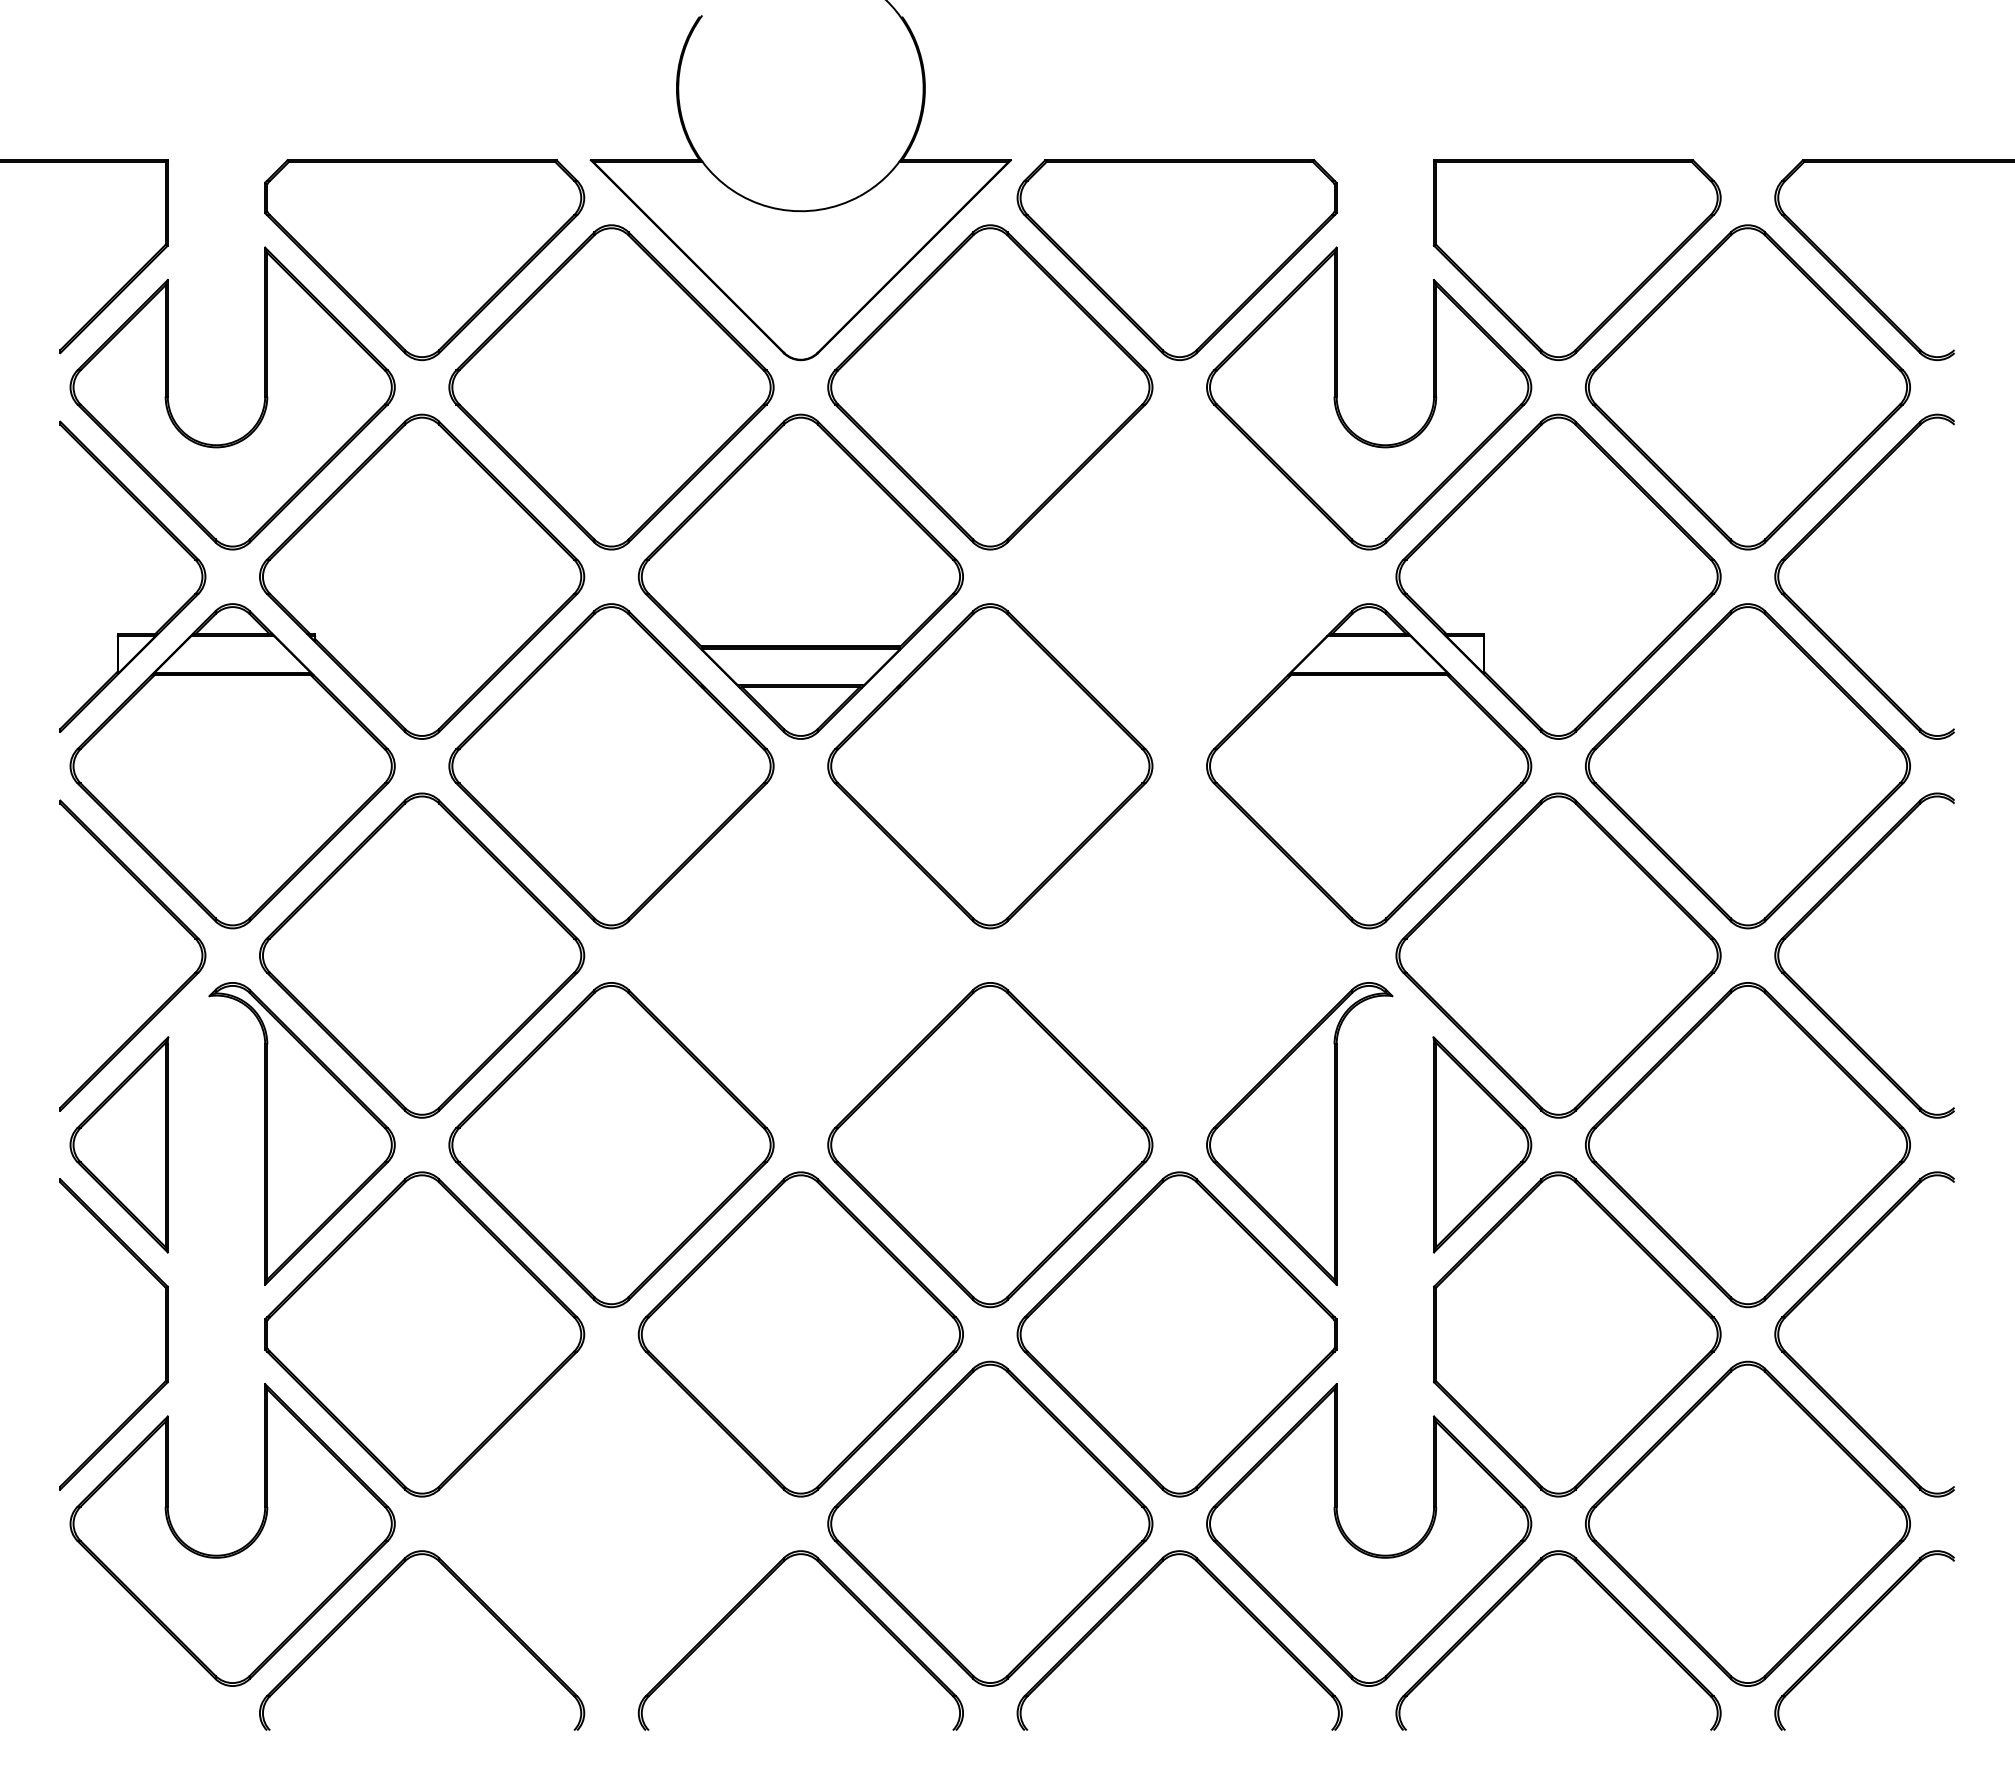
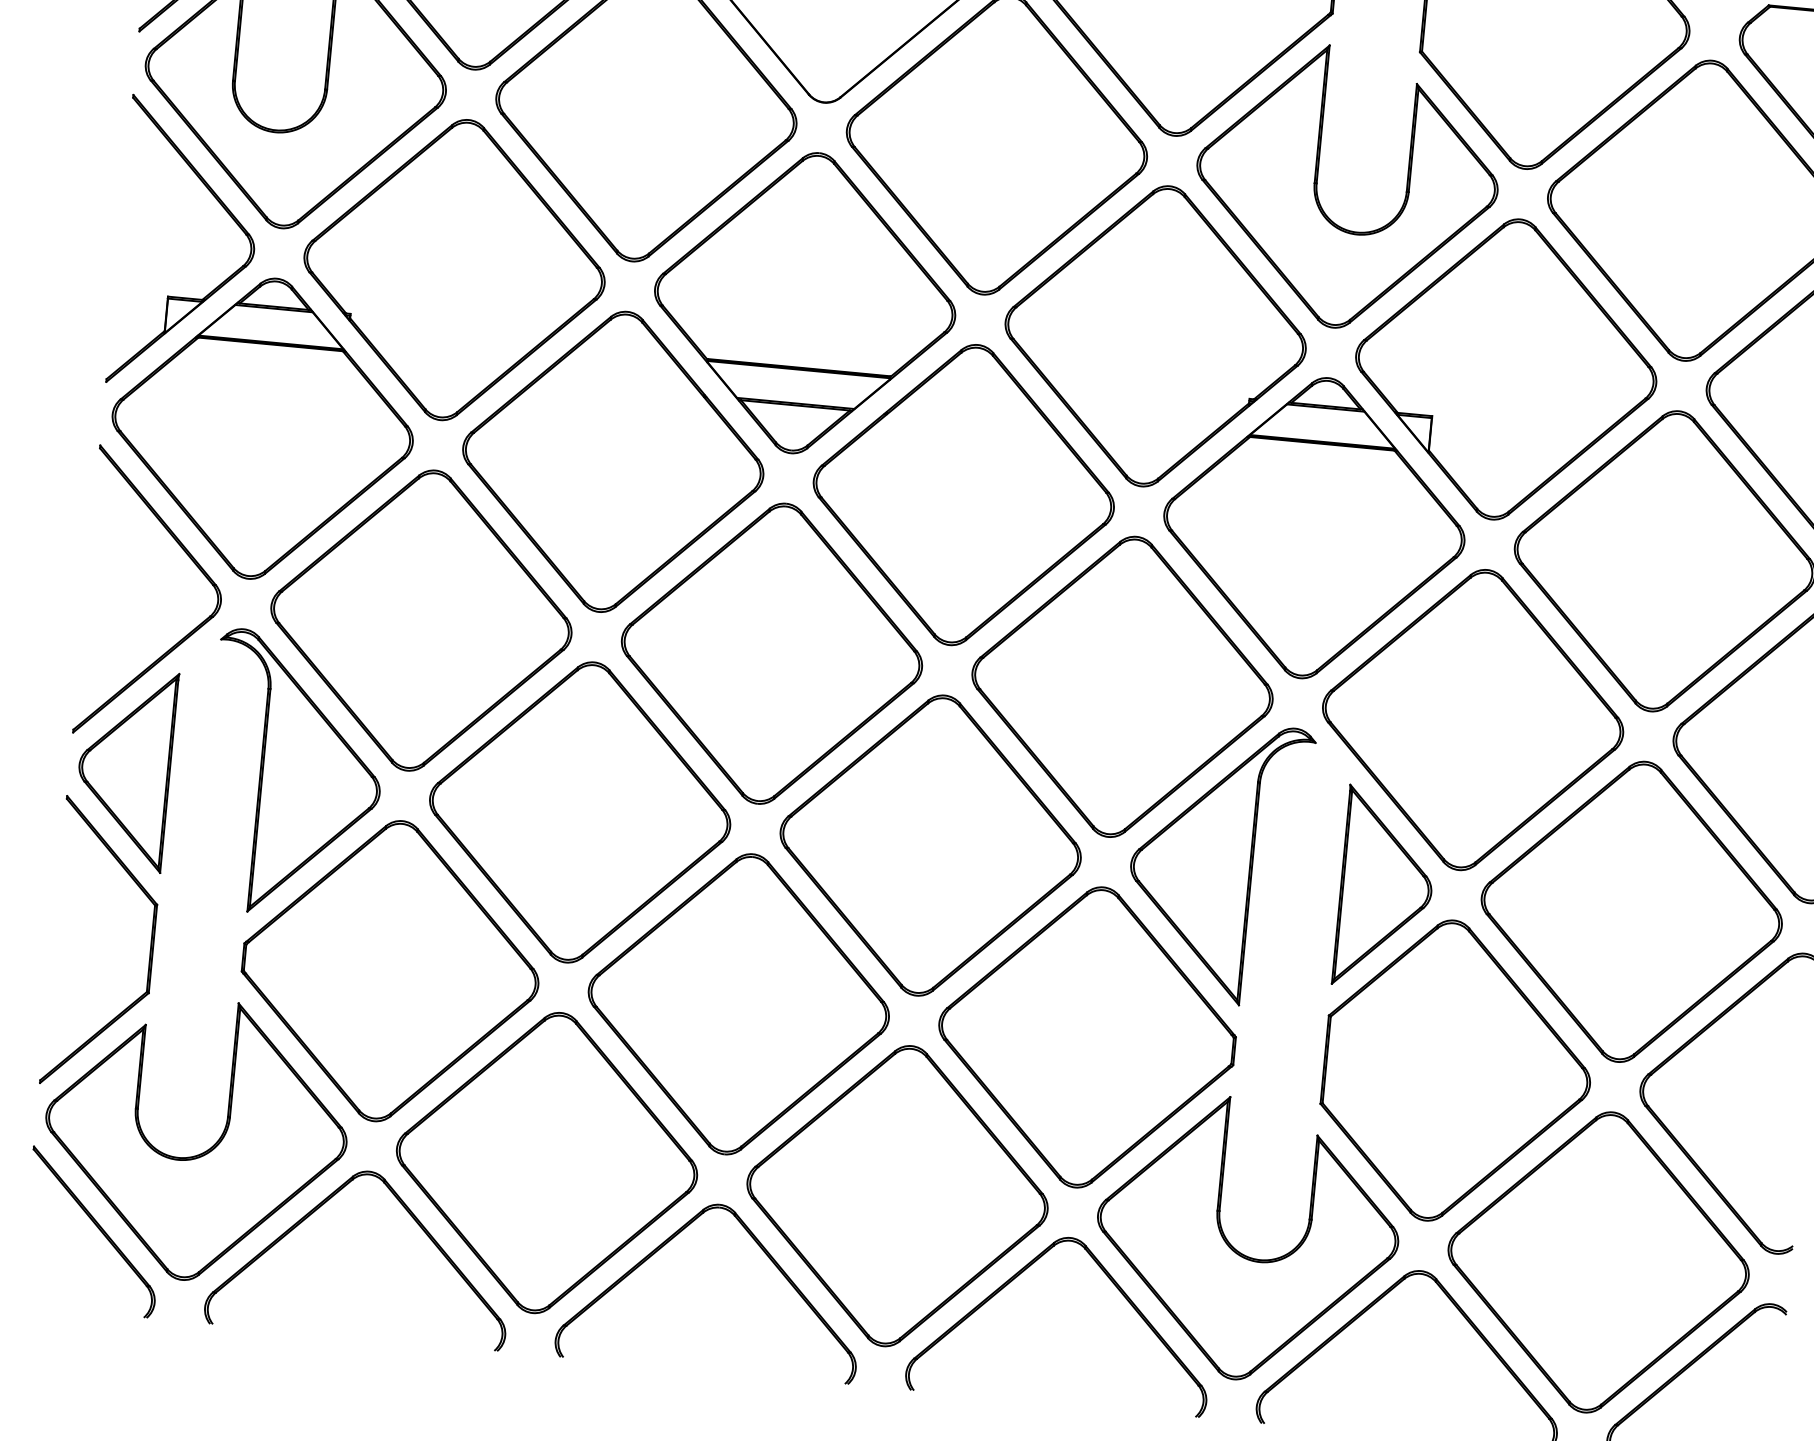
part: (1179, 576) -> (1155, 336), added
part: (800, 955) -> (771, 653), added
part: (1179, 955) -> (1122, 686), added
part: (611, 1523) -> (547, 1162), added
part: (136, 1638) -> (97, 1227), added

